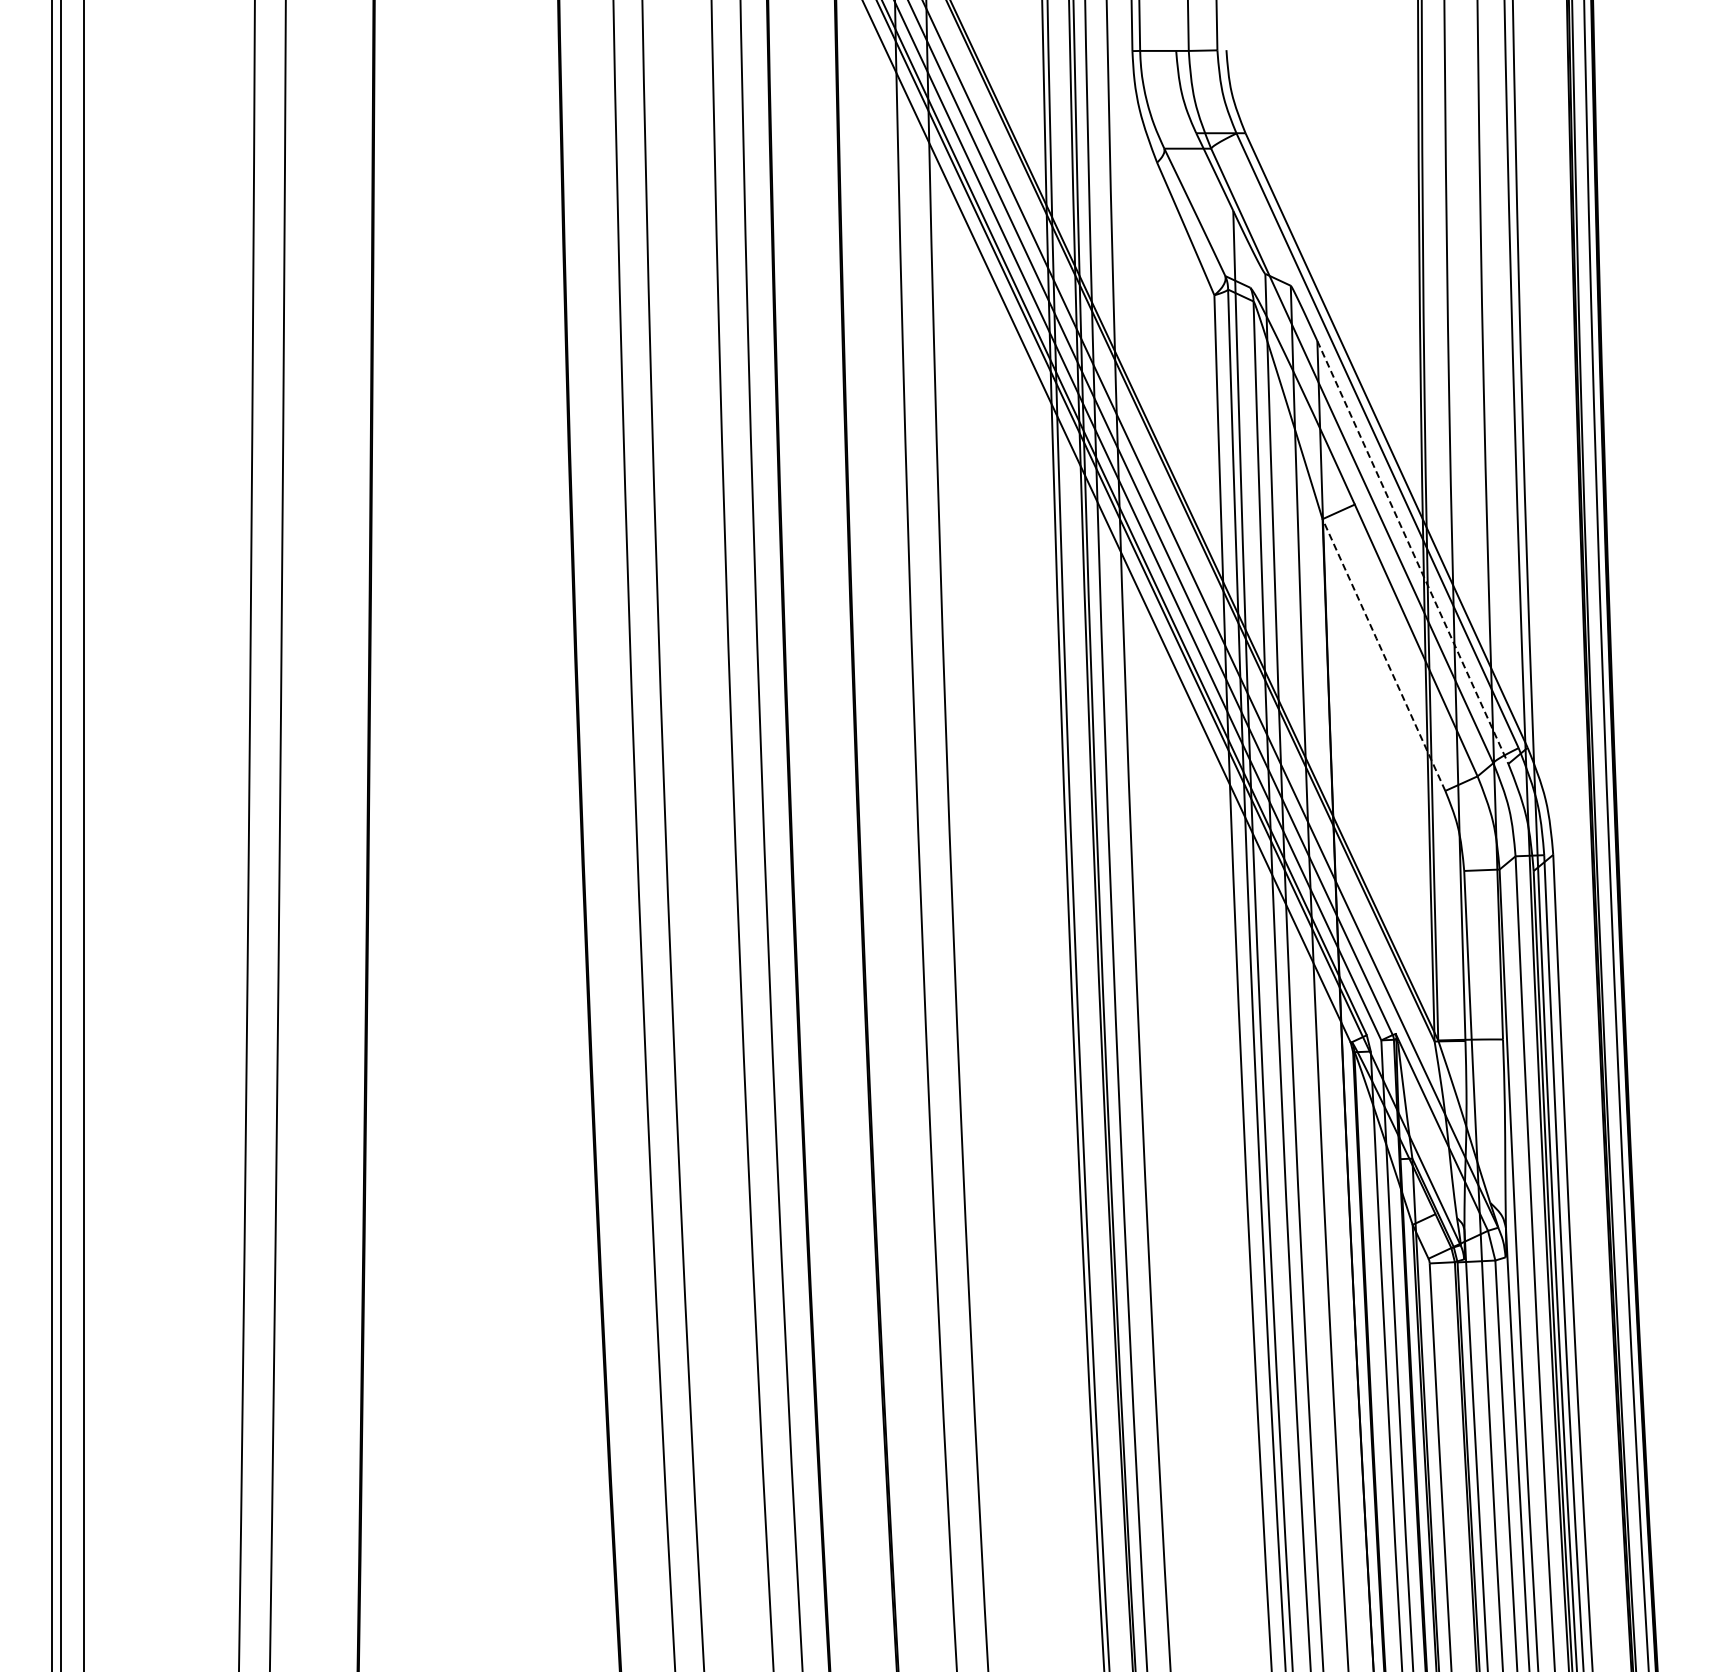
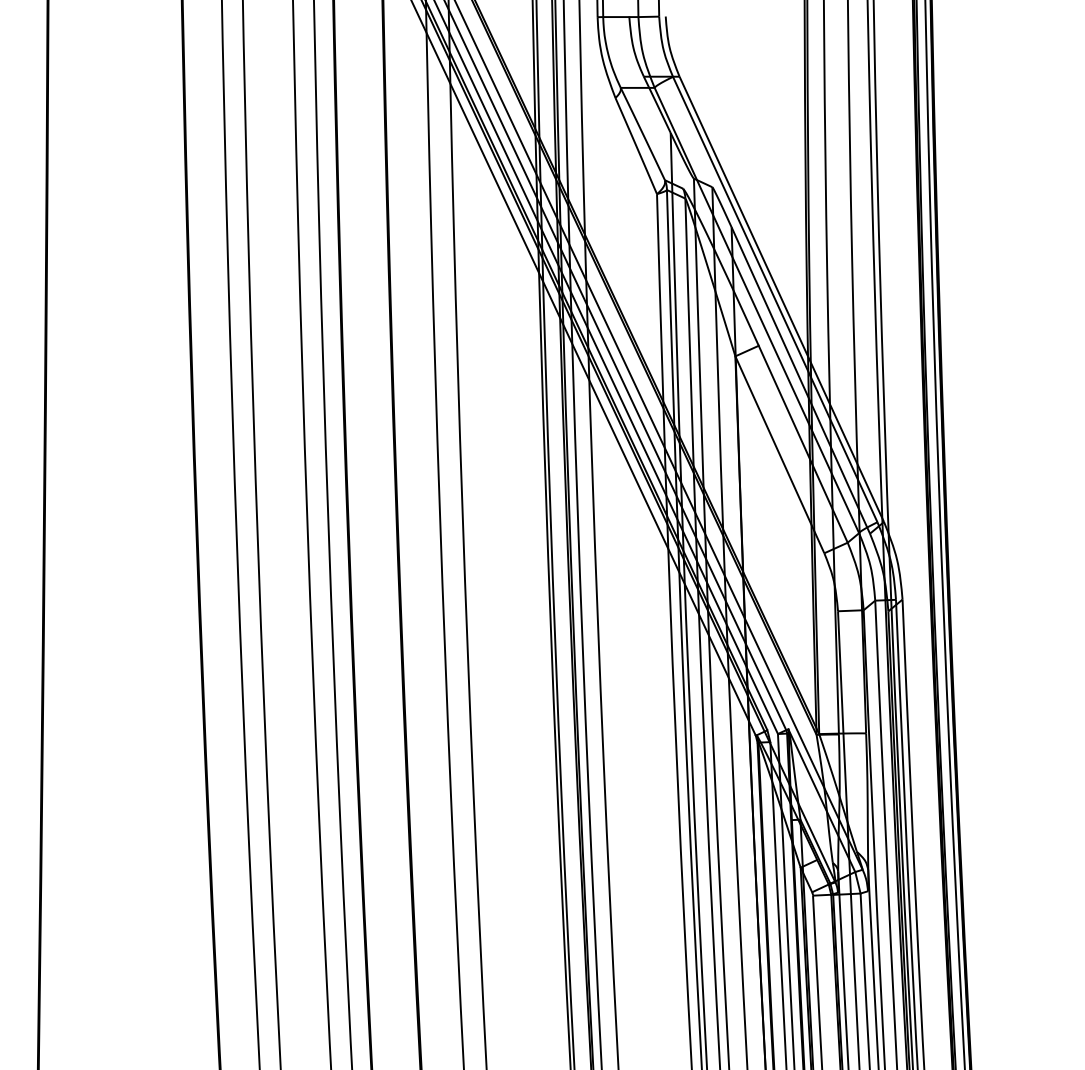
line: (1413, 553) -> (801, 381), dashed -> solid
line: (1383, 654) -> (779, 454), dashed -> solid

